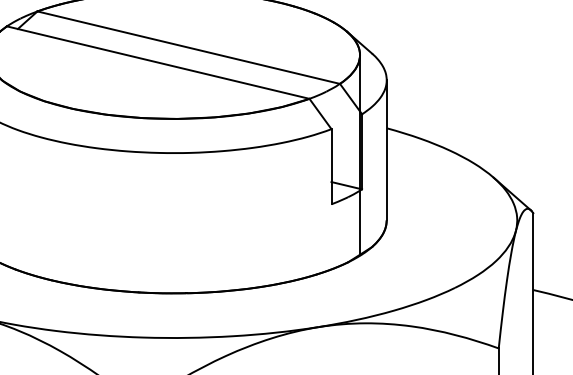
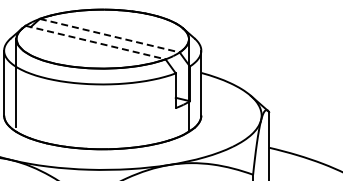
line: (188, 47) -> (109, 35), solid -> dashed
line: (157, 62) -> (95, 42), solid -> dashed

